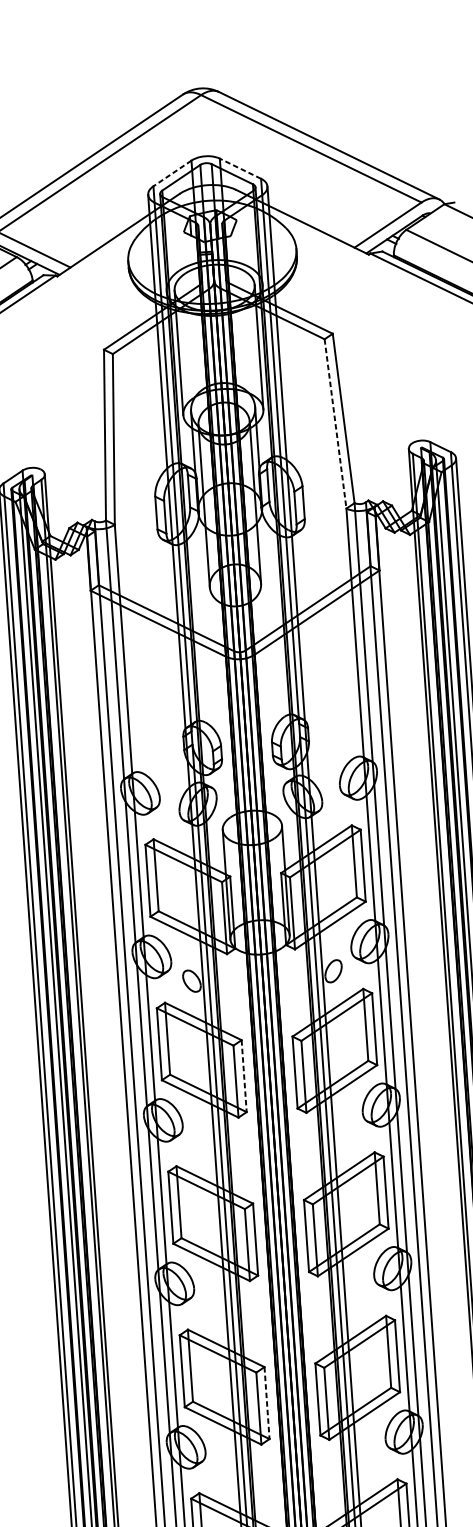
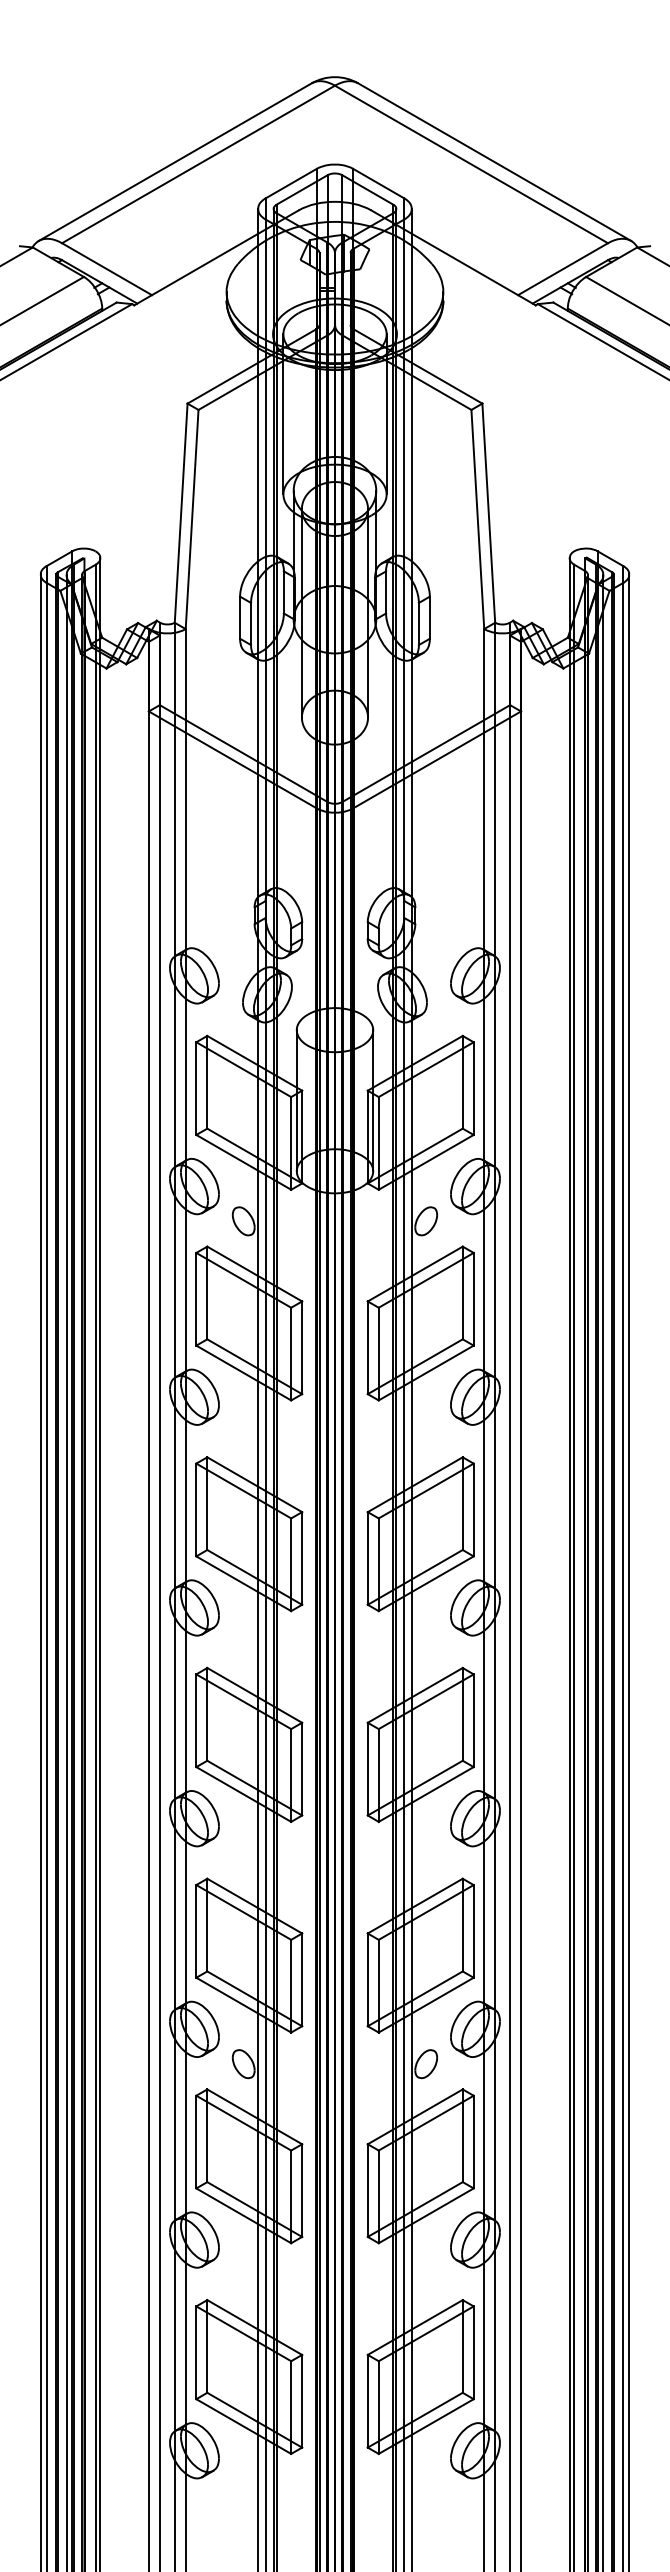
line: (240, 168) -> (378, 183), dashed -> solid
line: (172, 173) -> (291, 183), dashed -> solid
line: (335, 423) -> (477, 519), dashed -> solid
line: (244, 1076) -> (302, 1348), dashed -> solid
line: (267, 1403) -> (302, 1769), dashed -> solid

